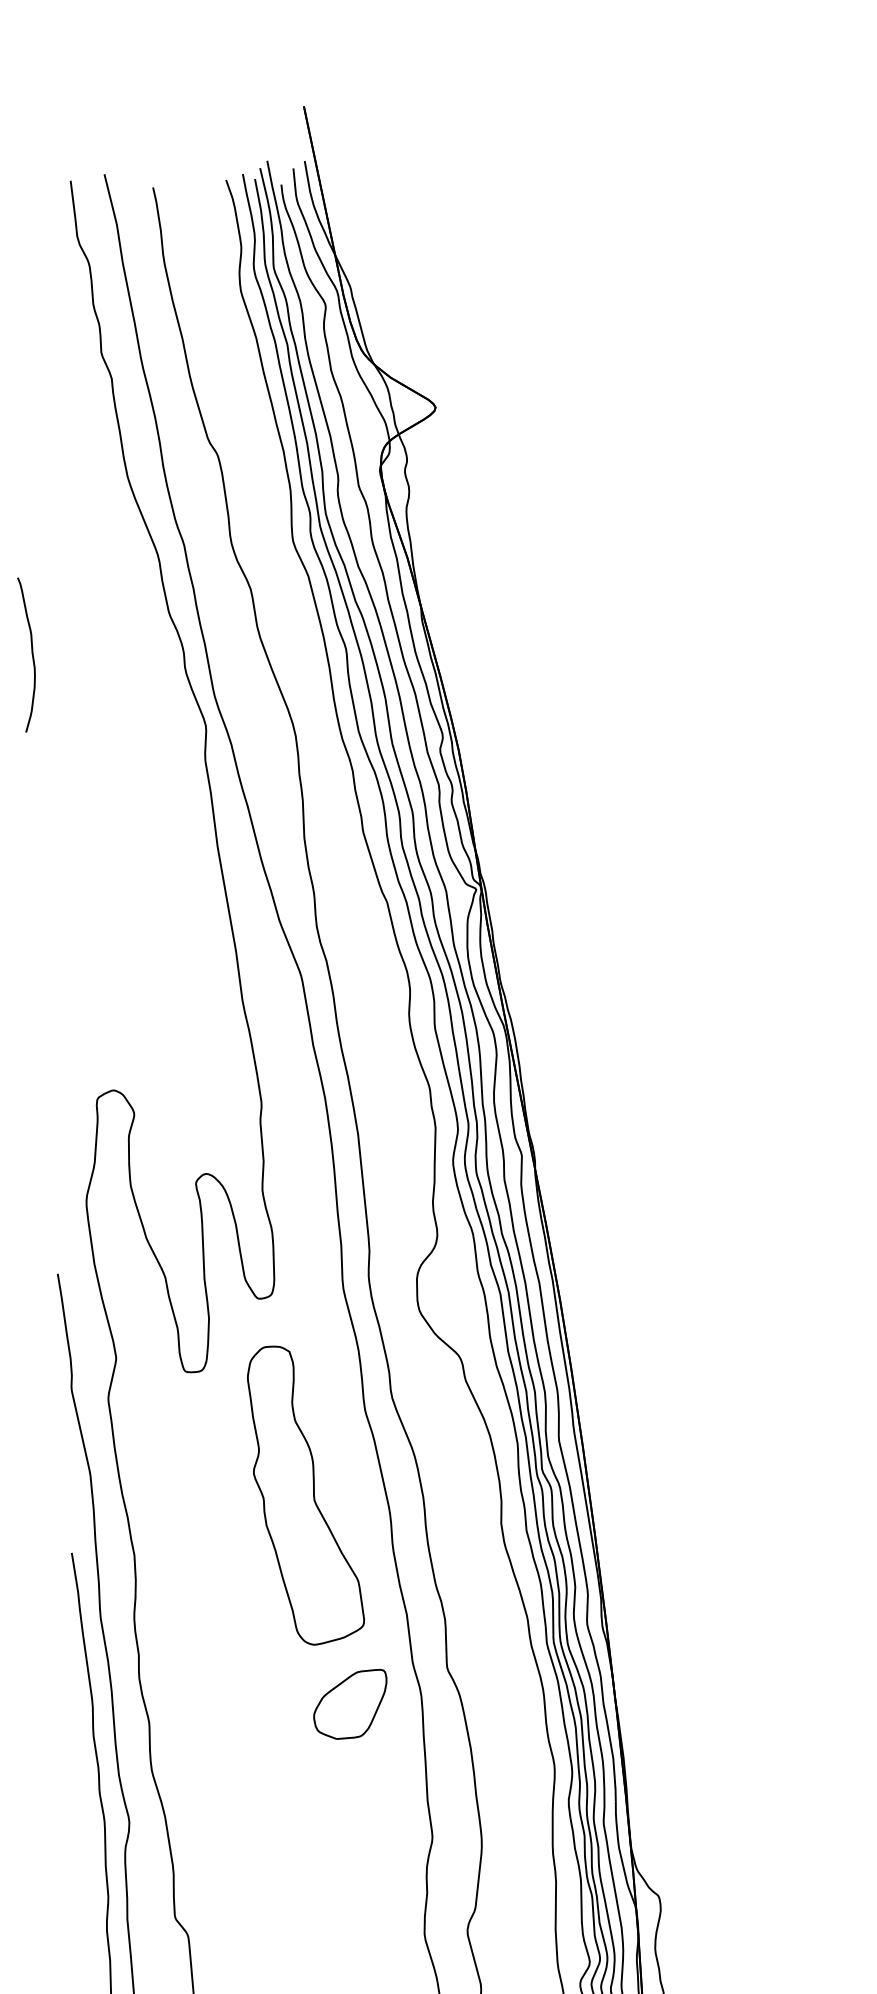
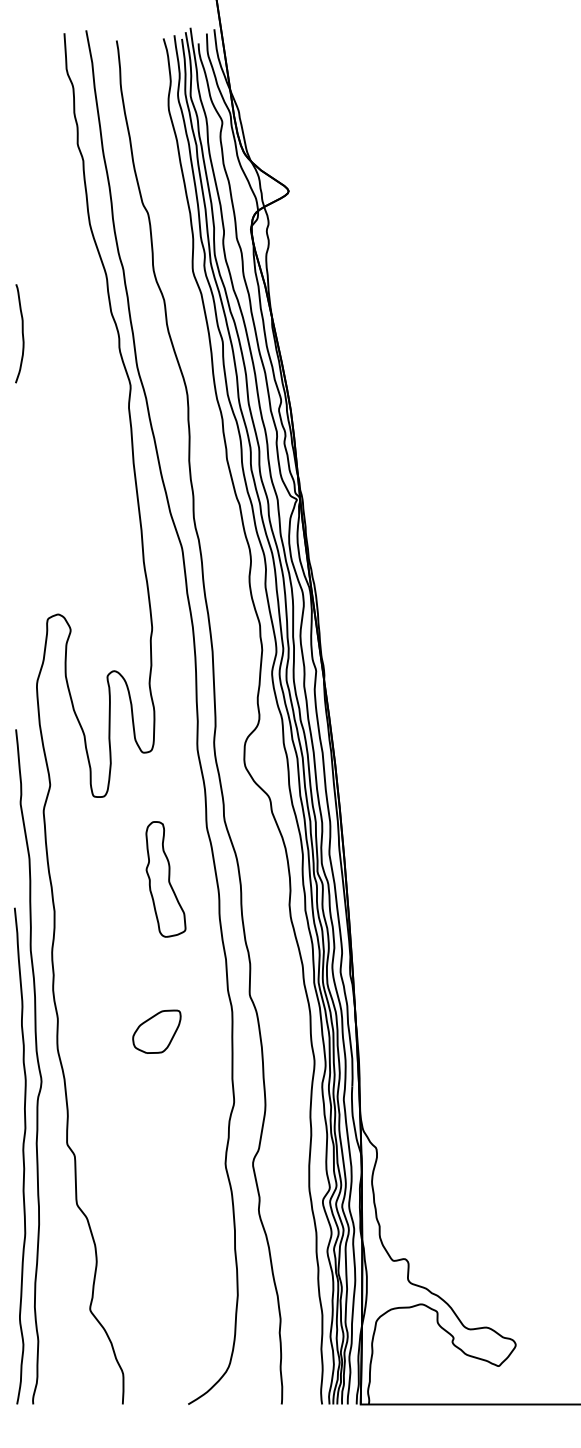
part: (305, 1495) -> (165, 879), size x0.6
part: (350, 1704) -> (156, 1031), moved

